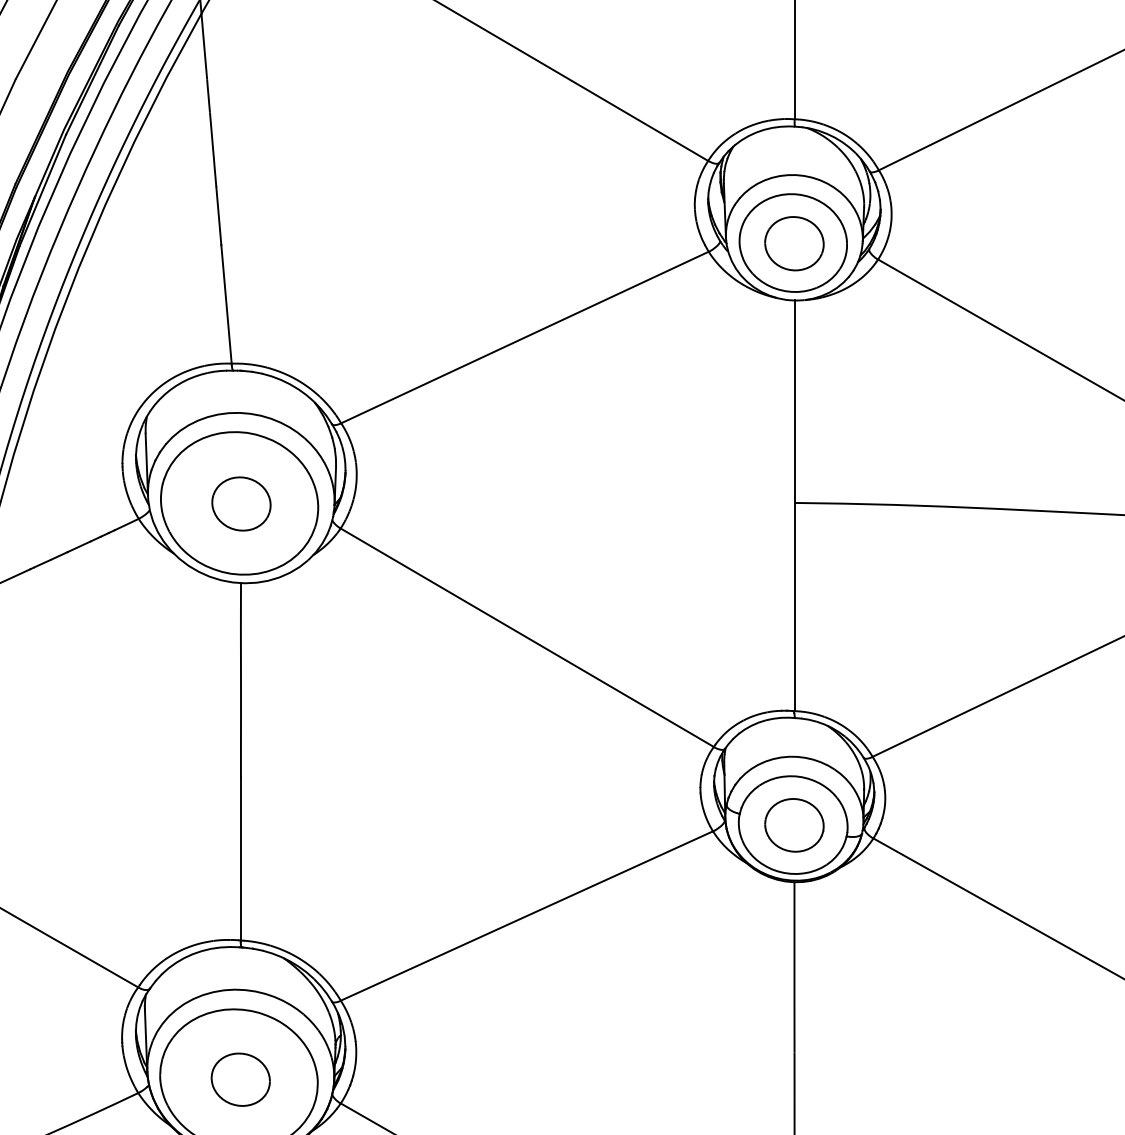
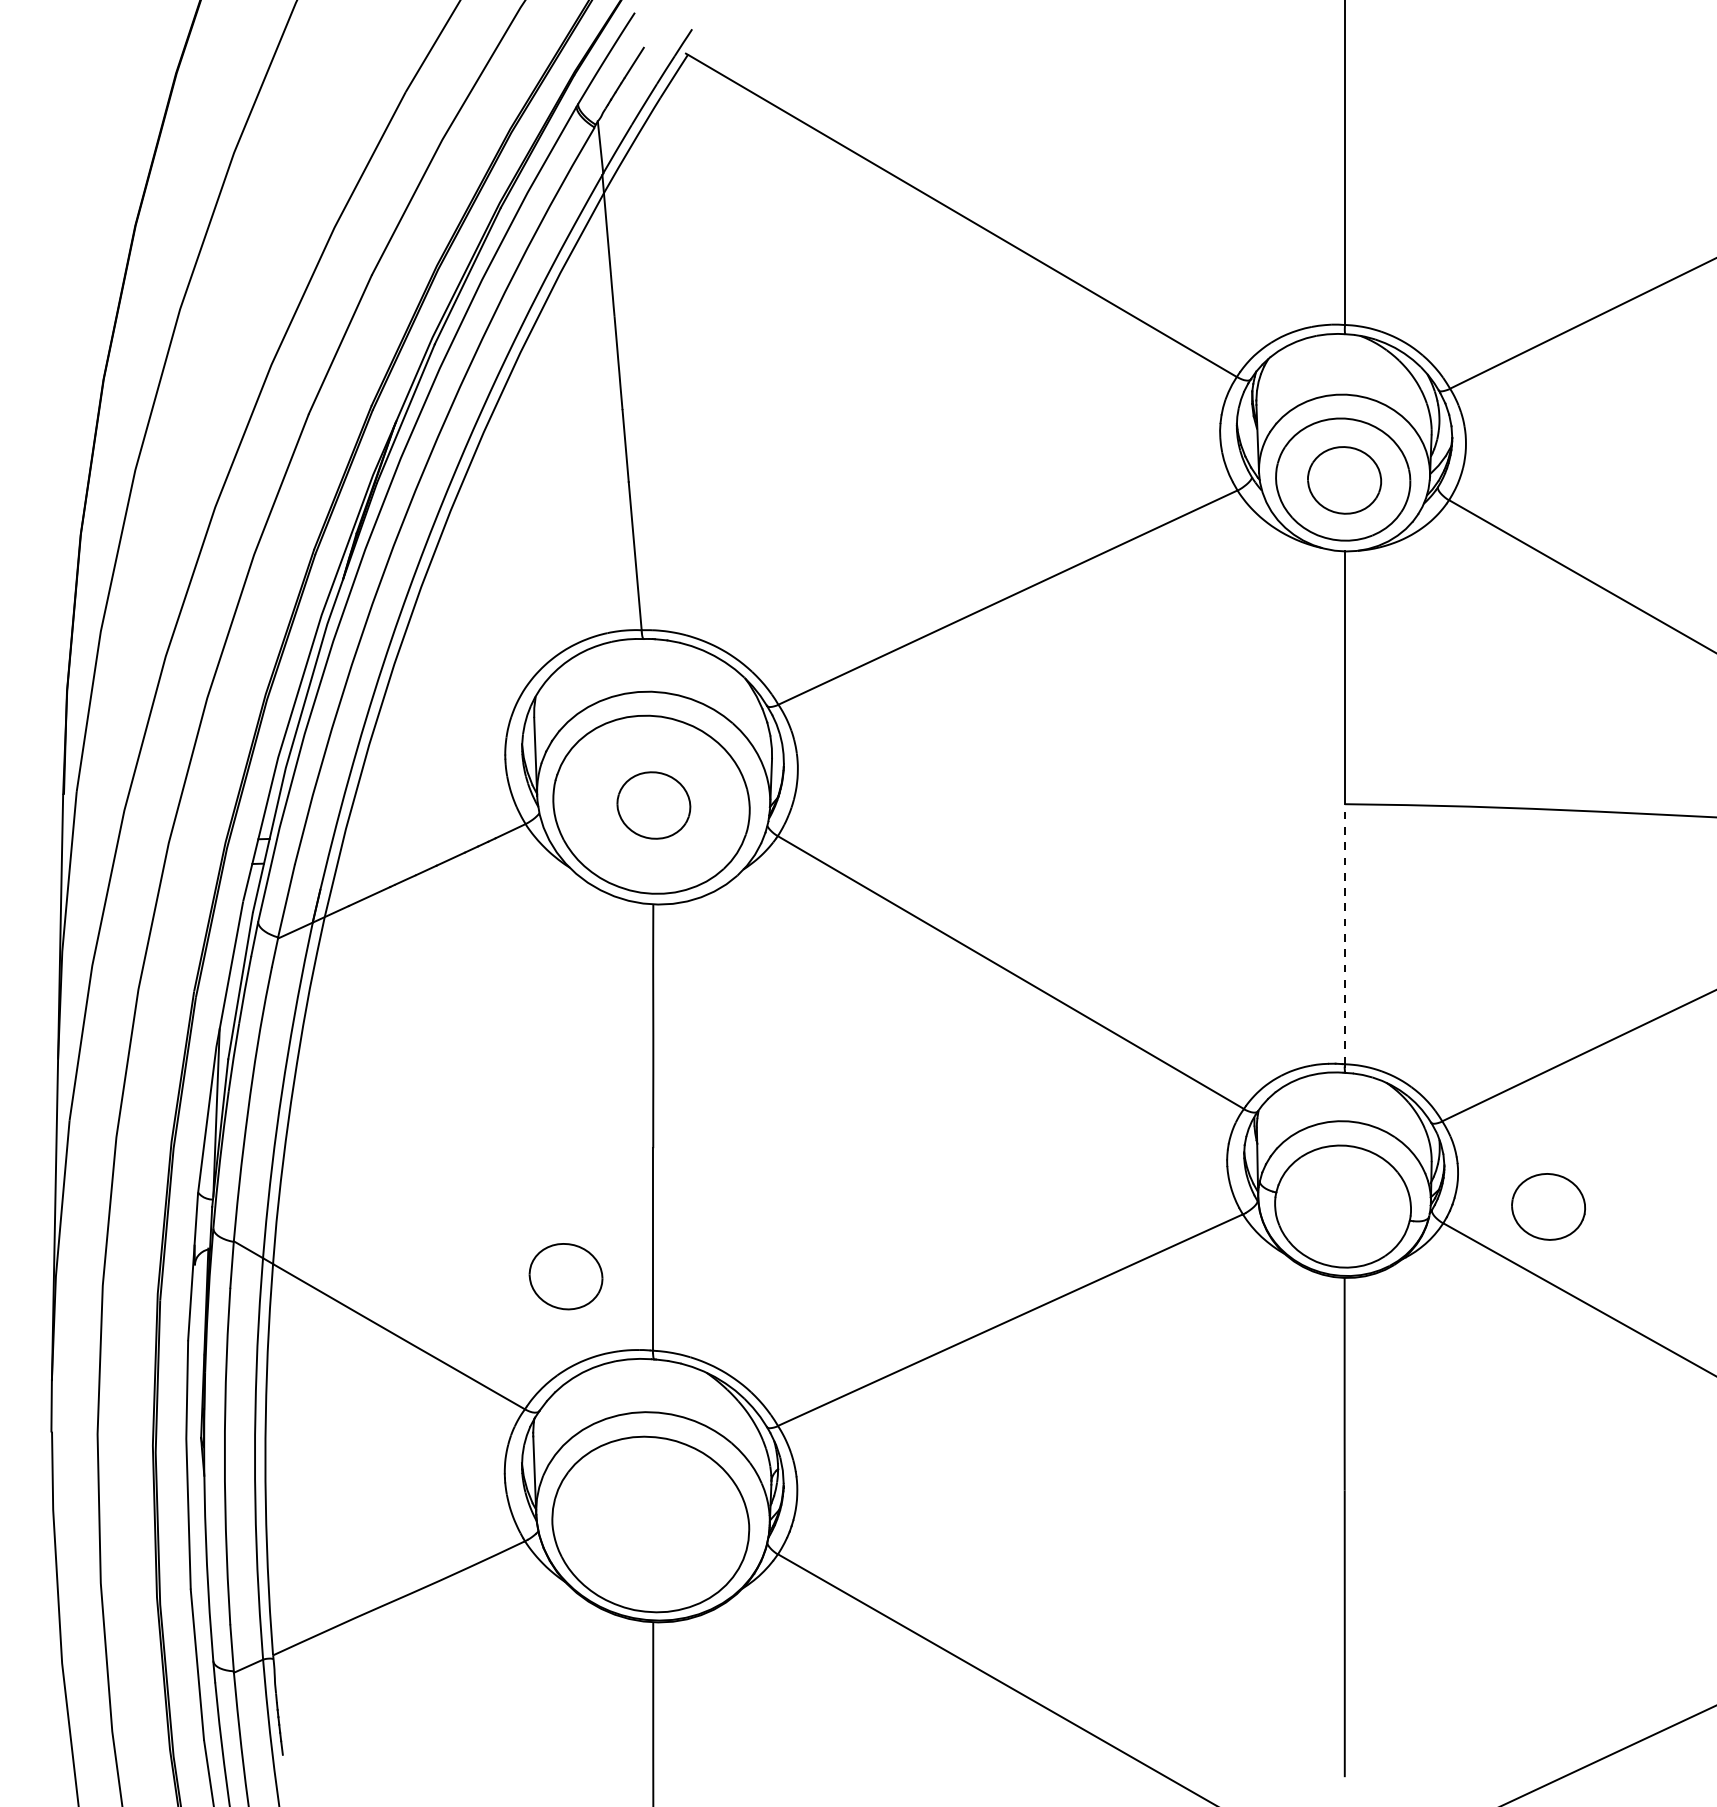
line: (794, 606) -> (1344, 933), solid -> dashed
part: (794, 825) -> (1548, 1206), moved
part: (240, 1079) -> (565, 1276), moved

